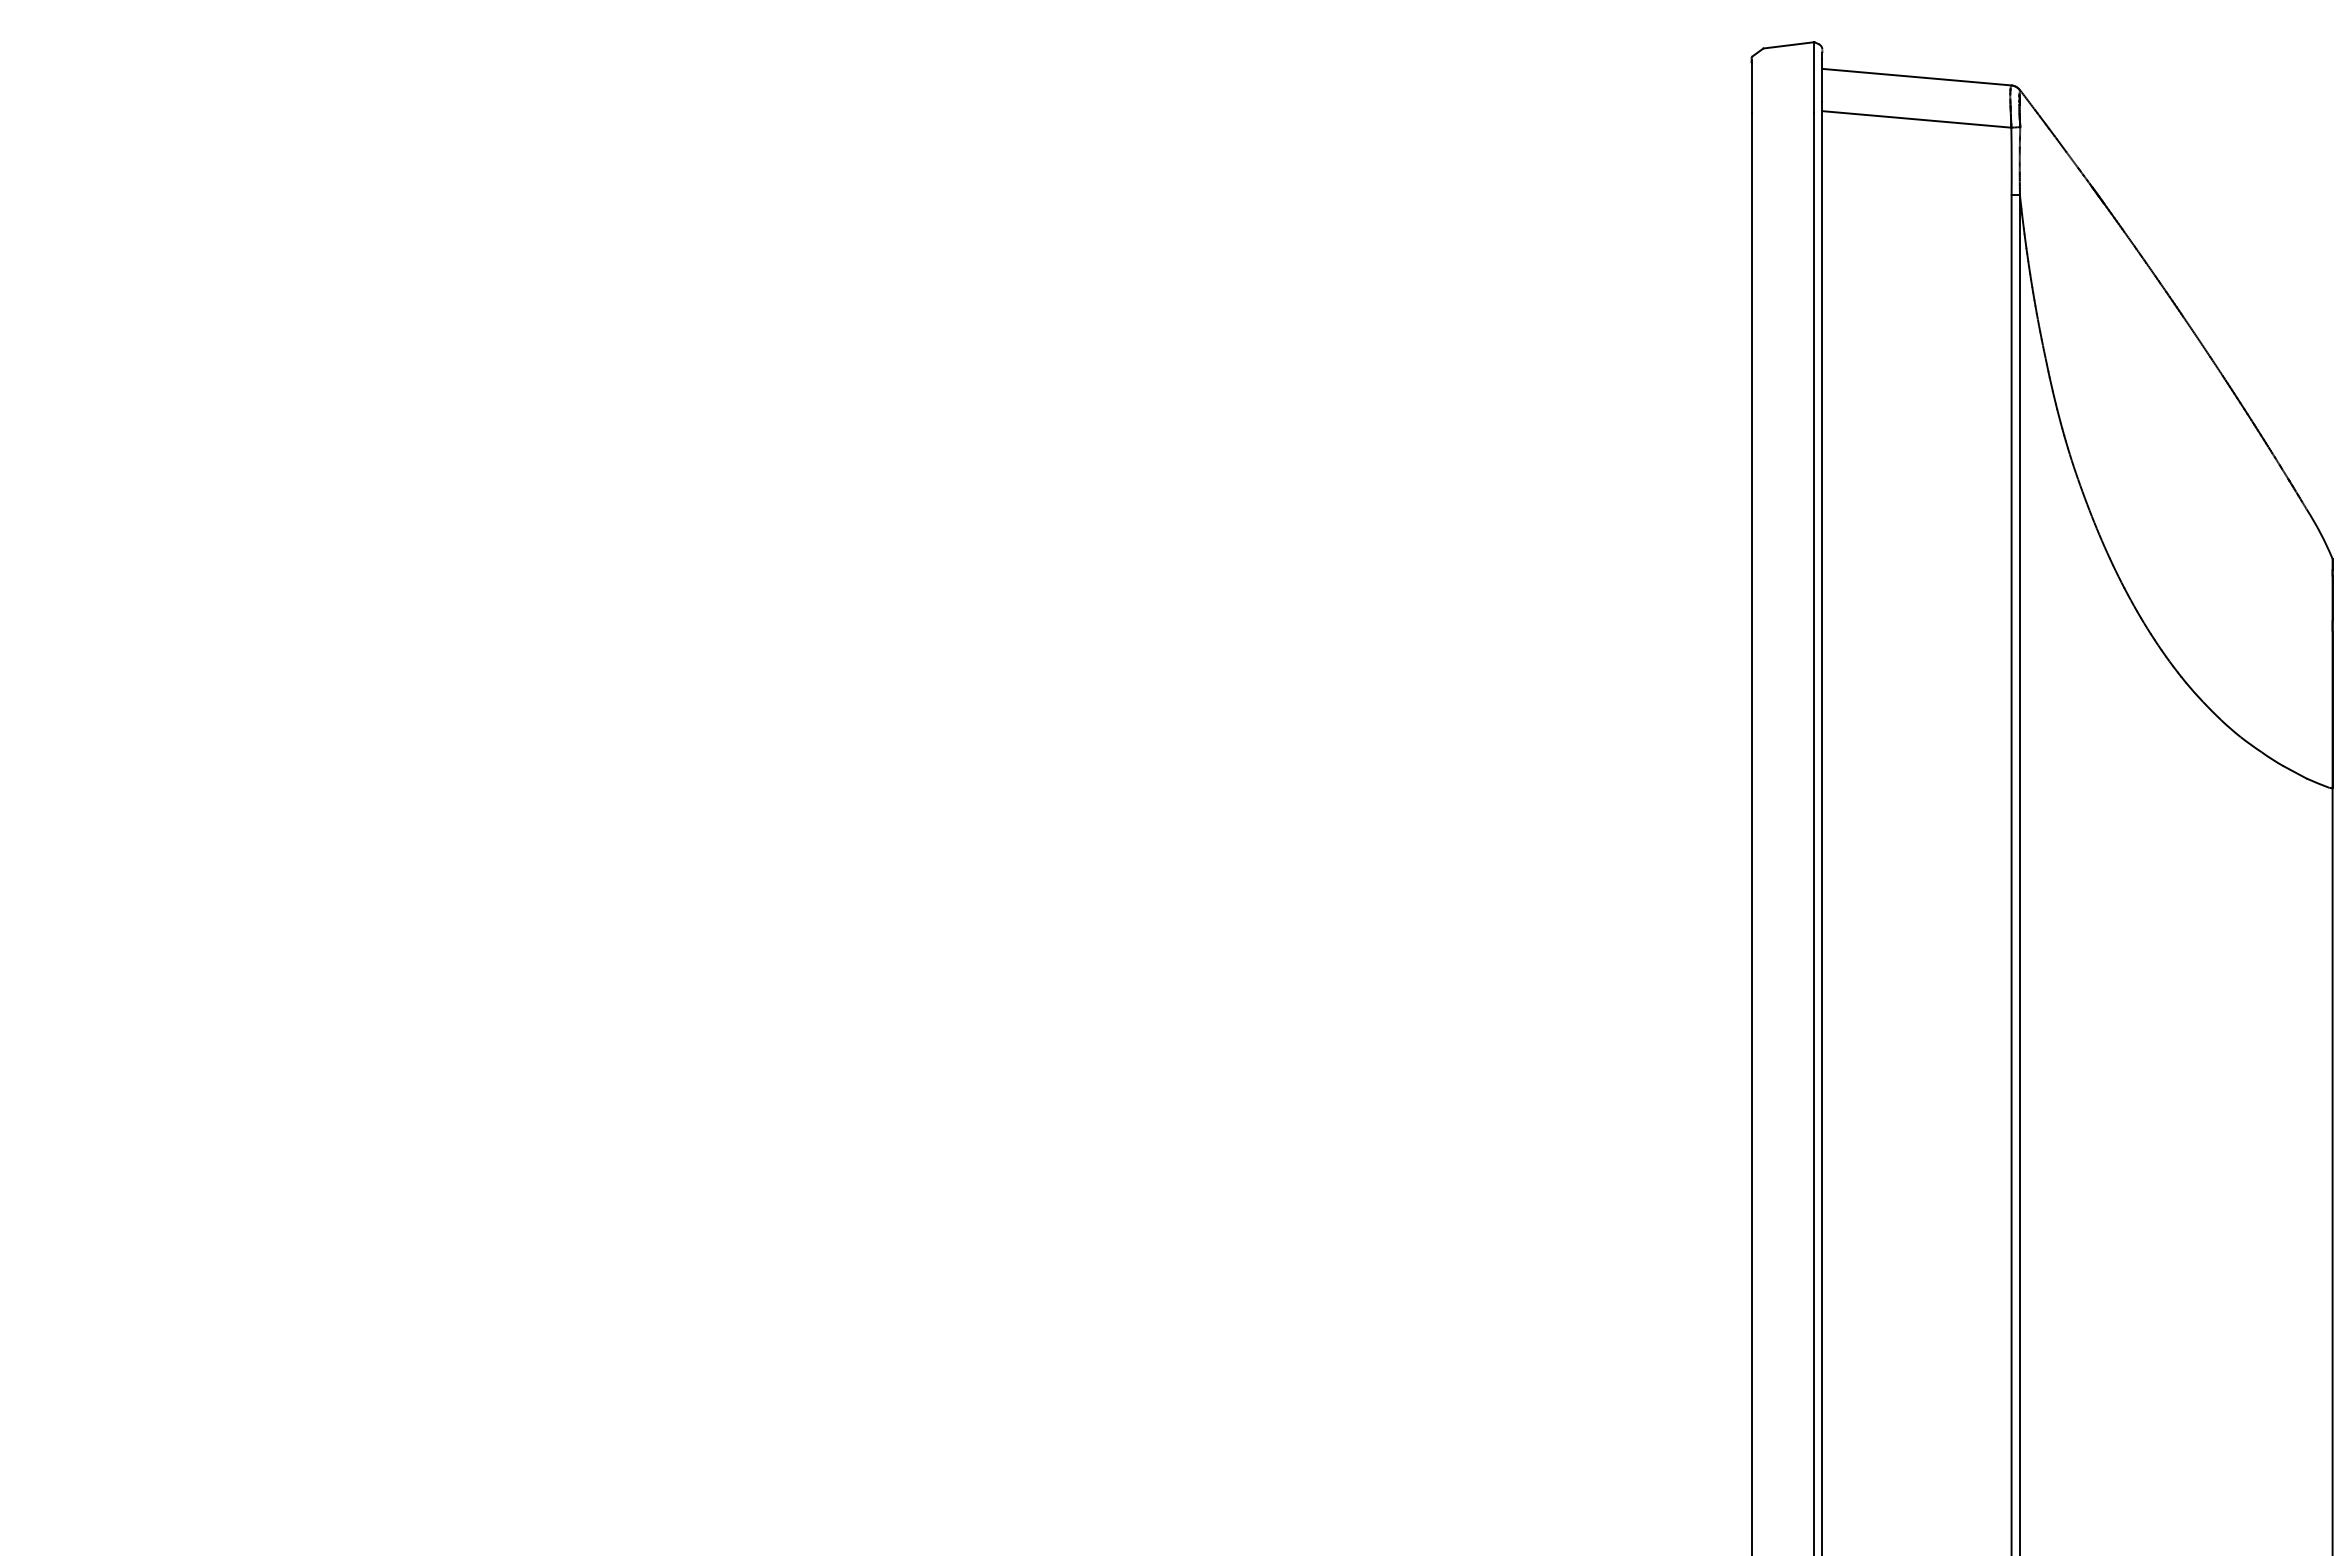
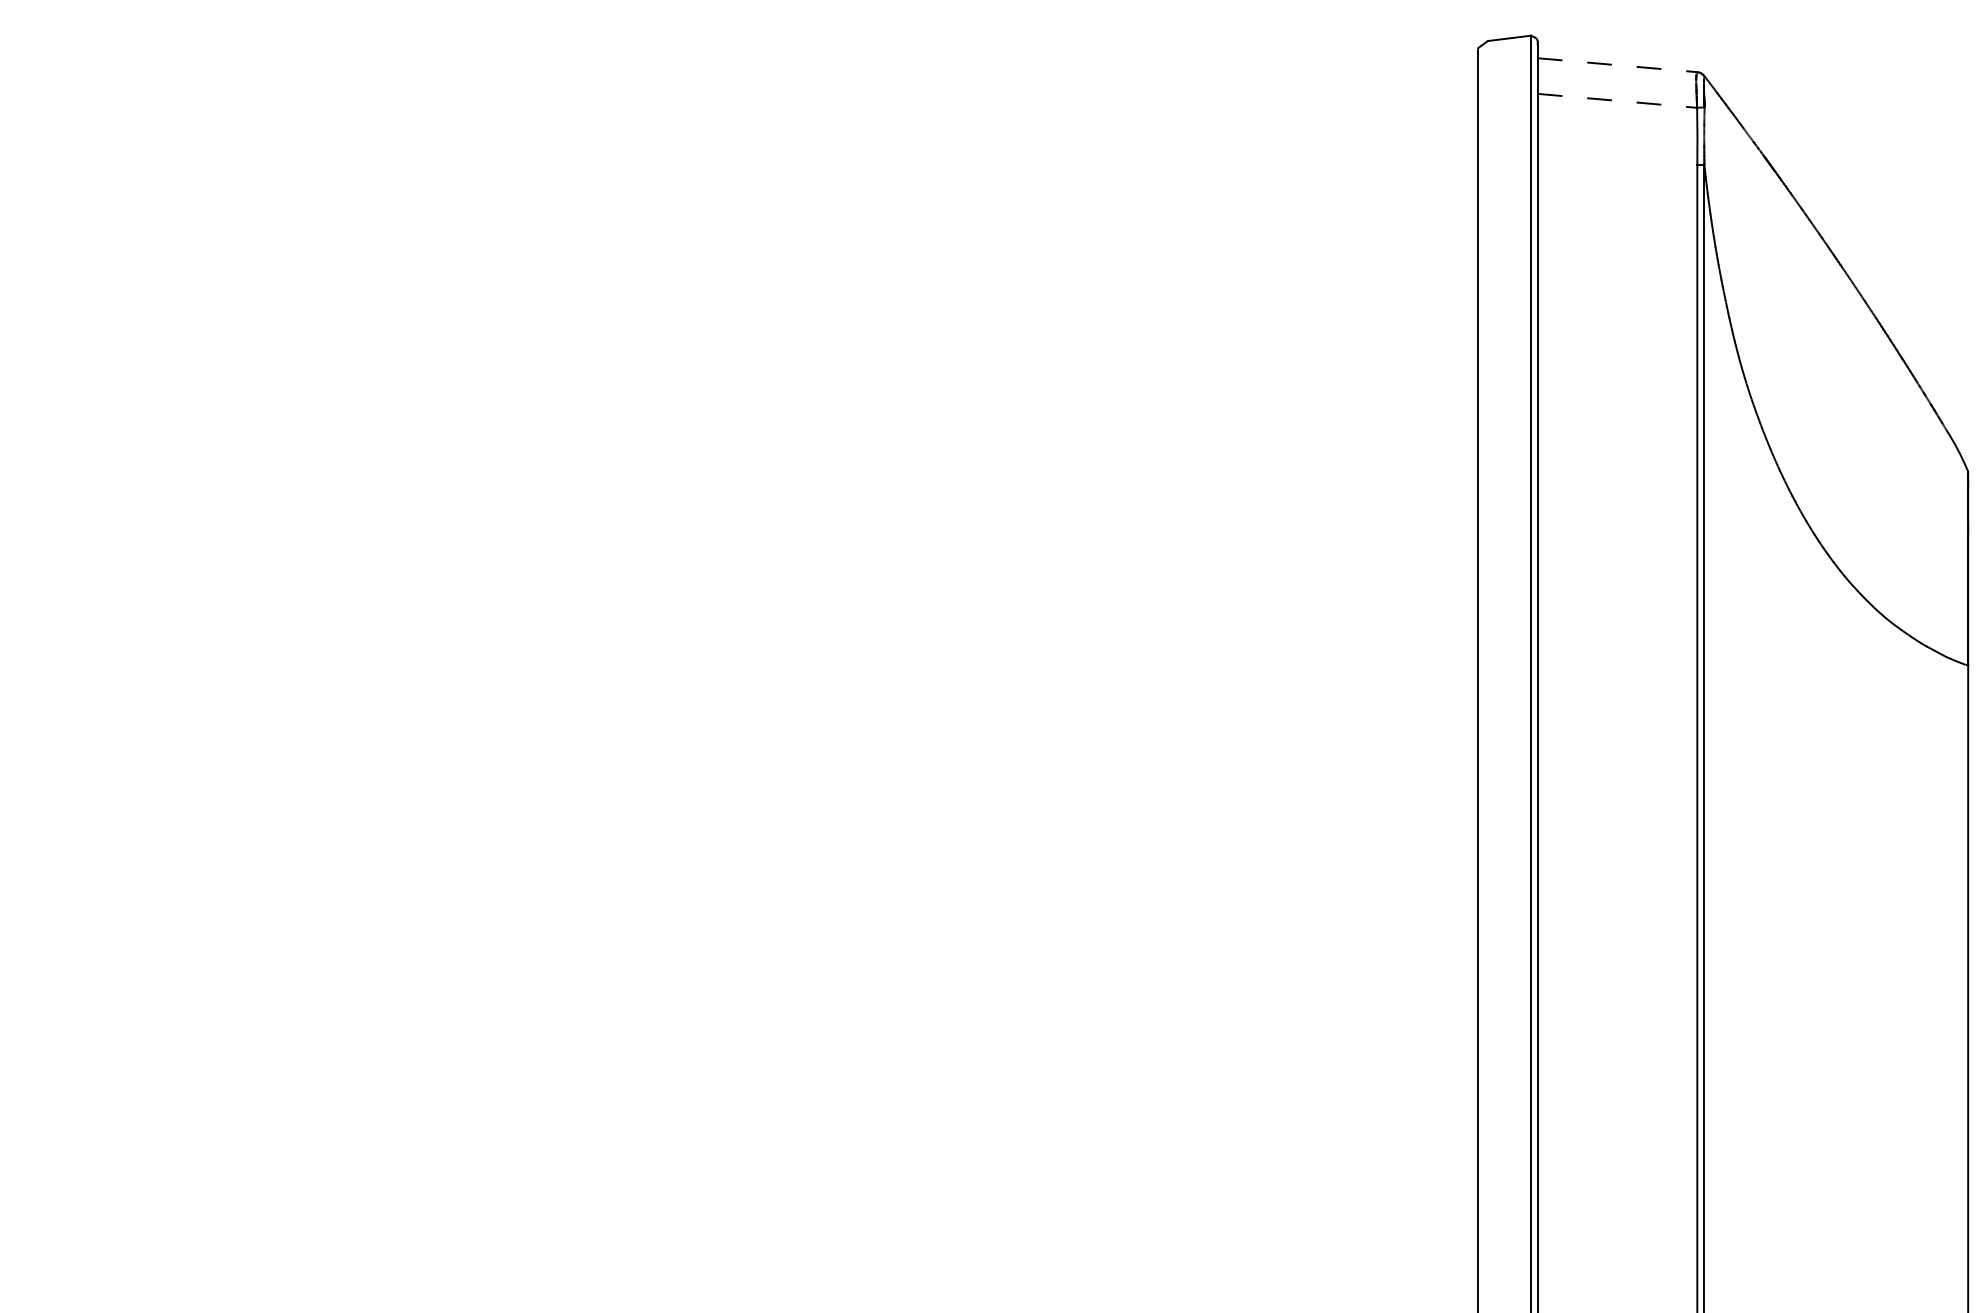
line: (1916, 77) -> (1617, 65), solid -> dashed
line: (1916, 119) -> (1617, 100), solid -> dashed

